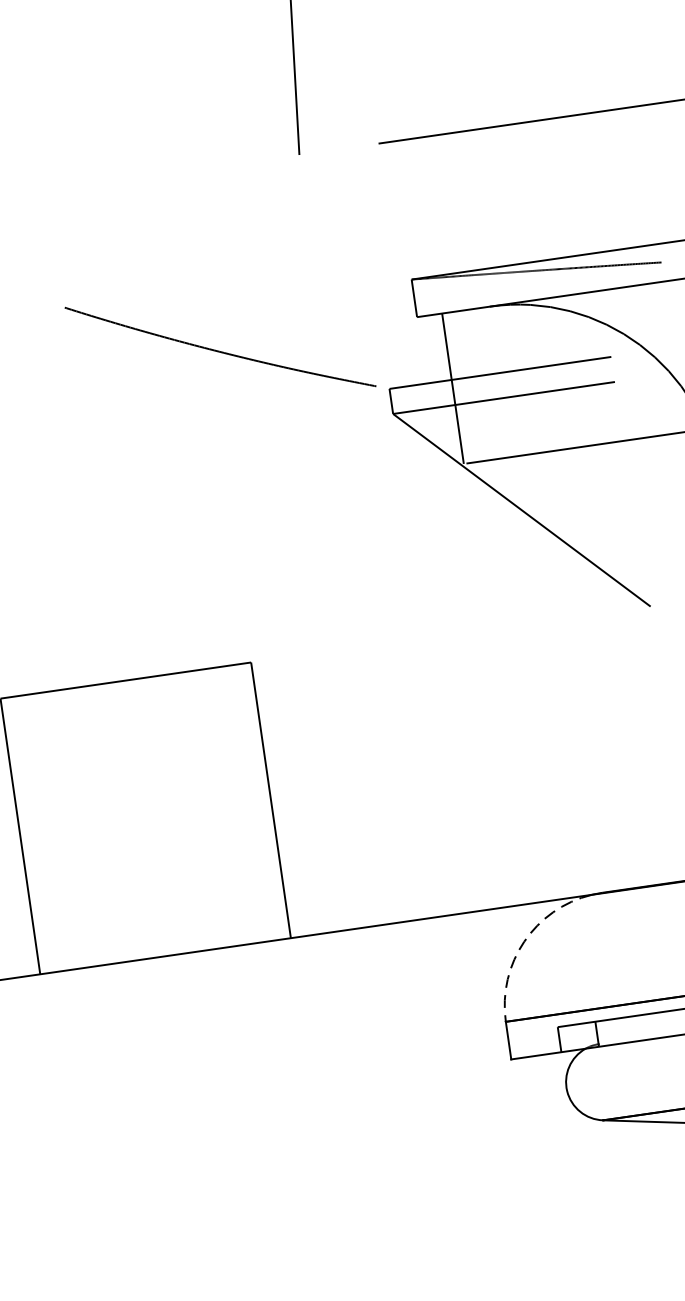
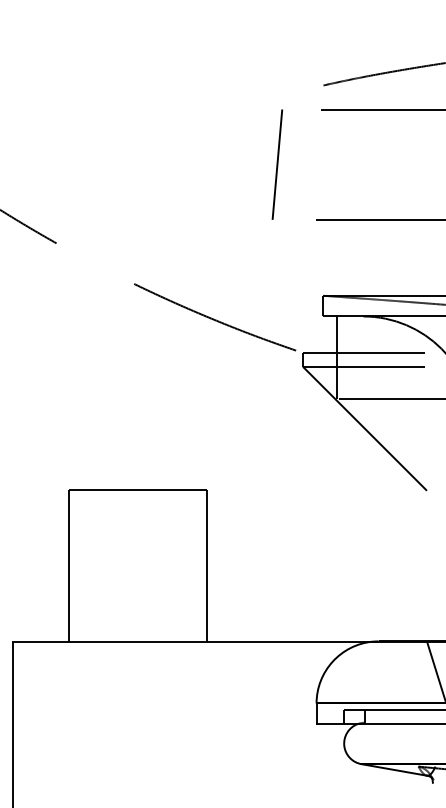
arc: (523, 941) -> (332, 661), dashed -> solid

